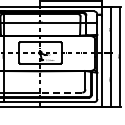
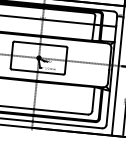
line: (61, 92) -> (61, 111), dashed -> solid

